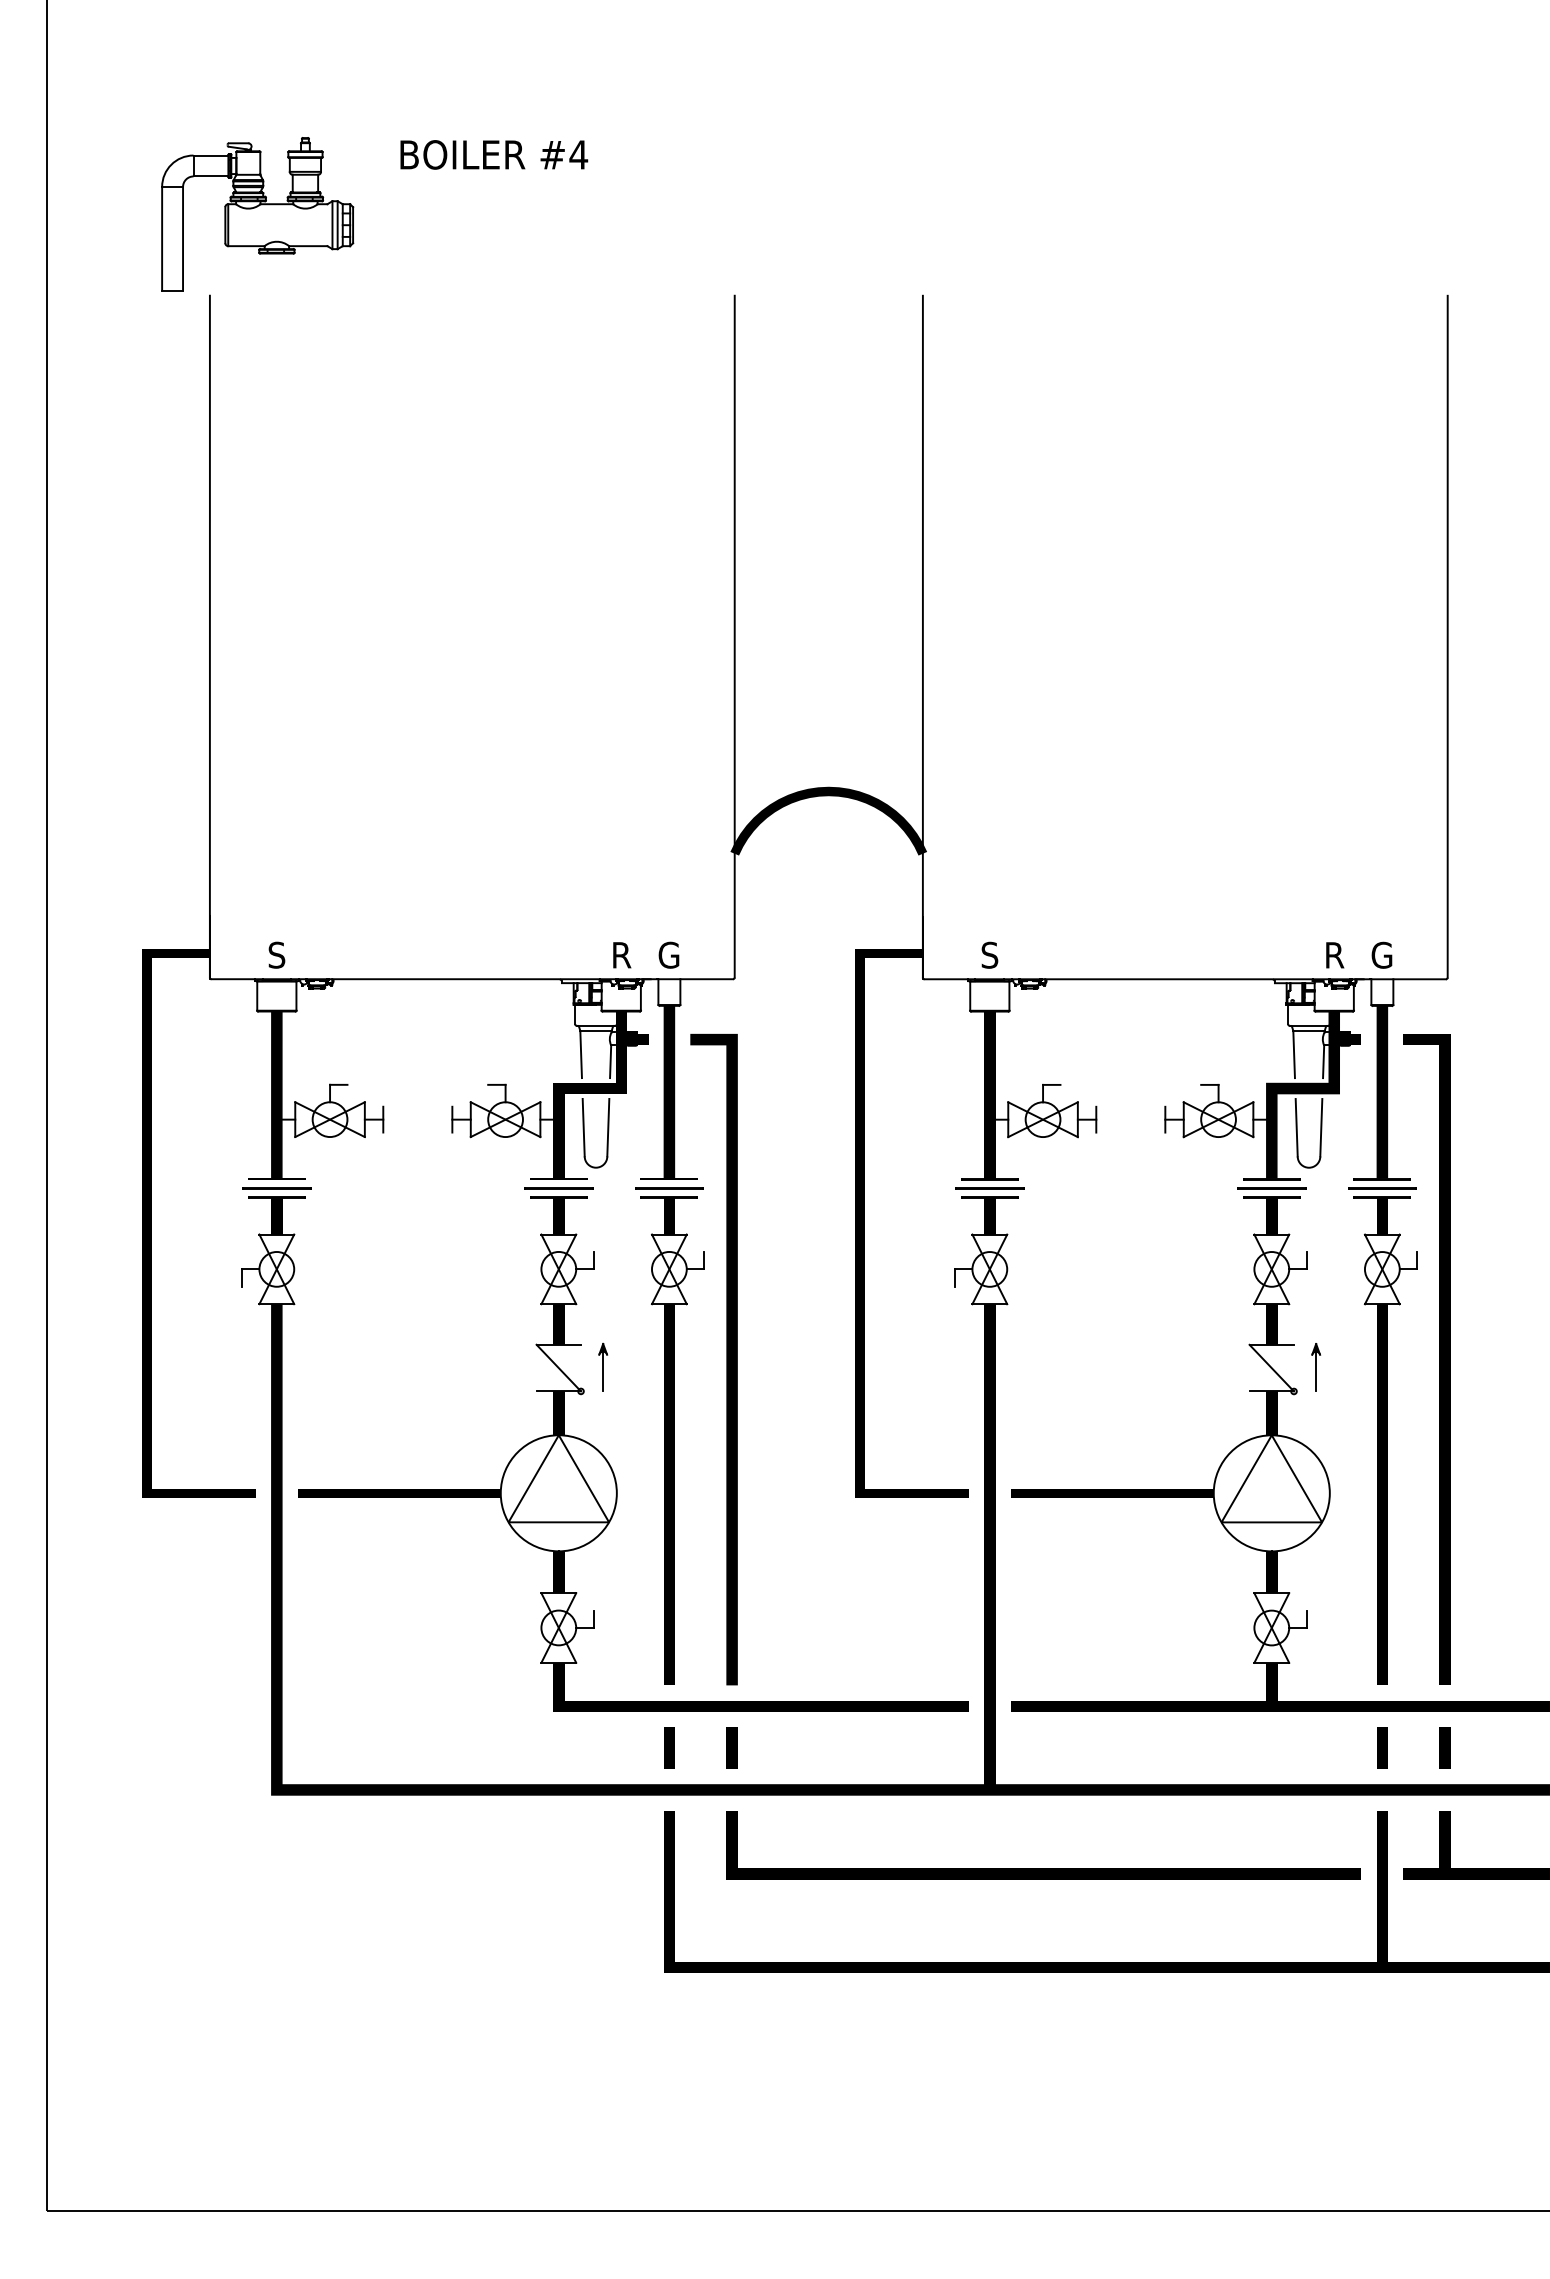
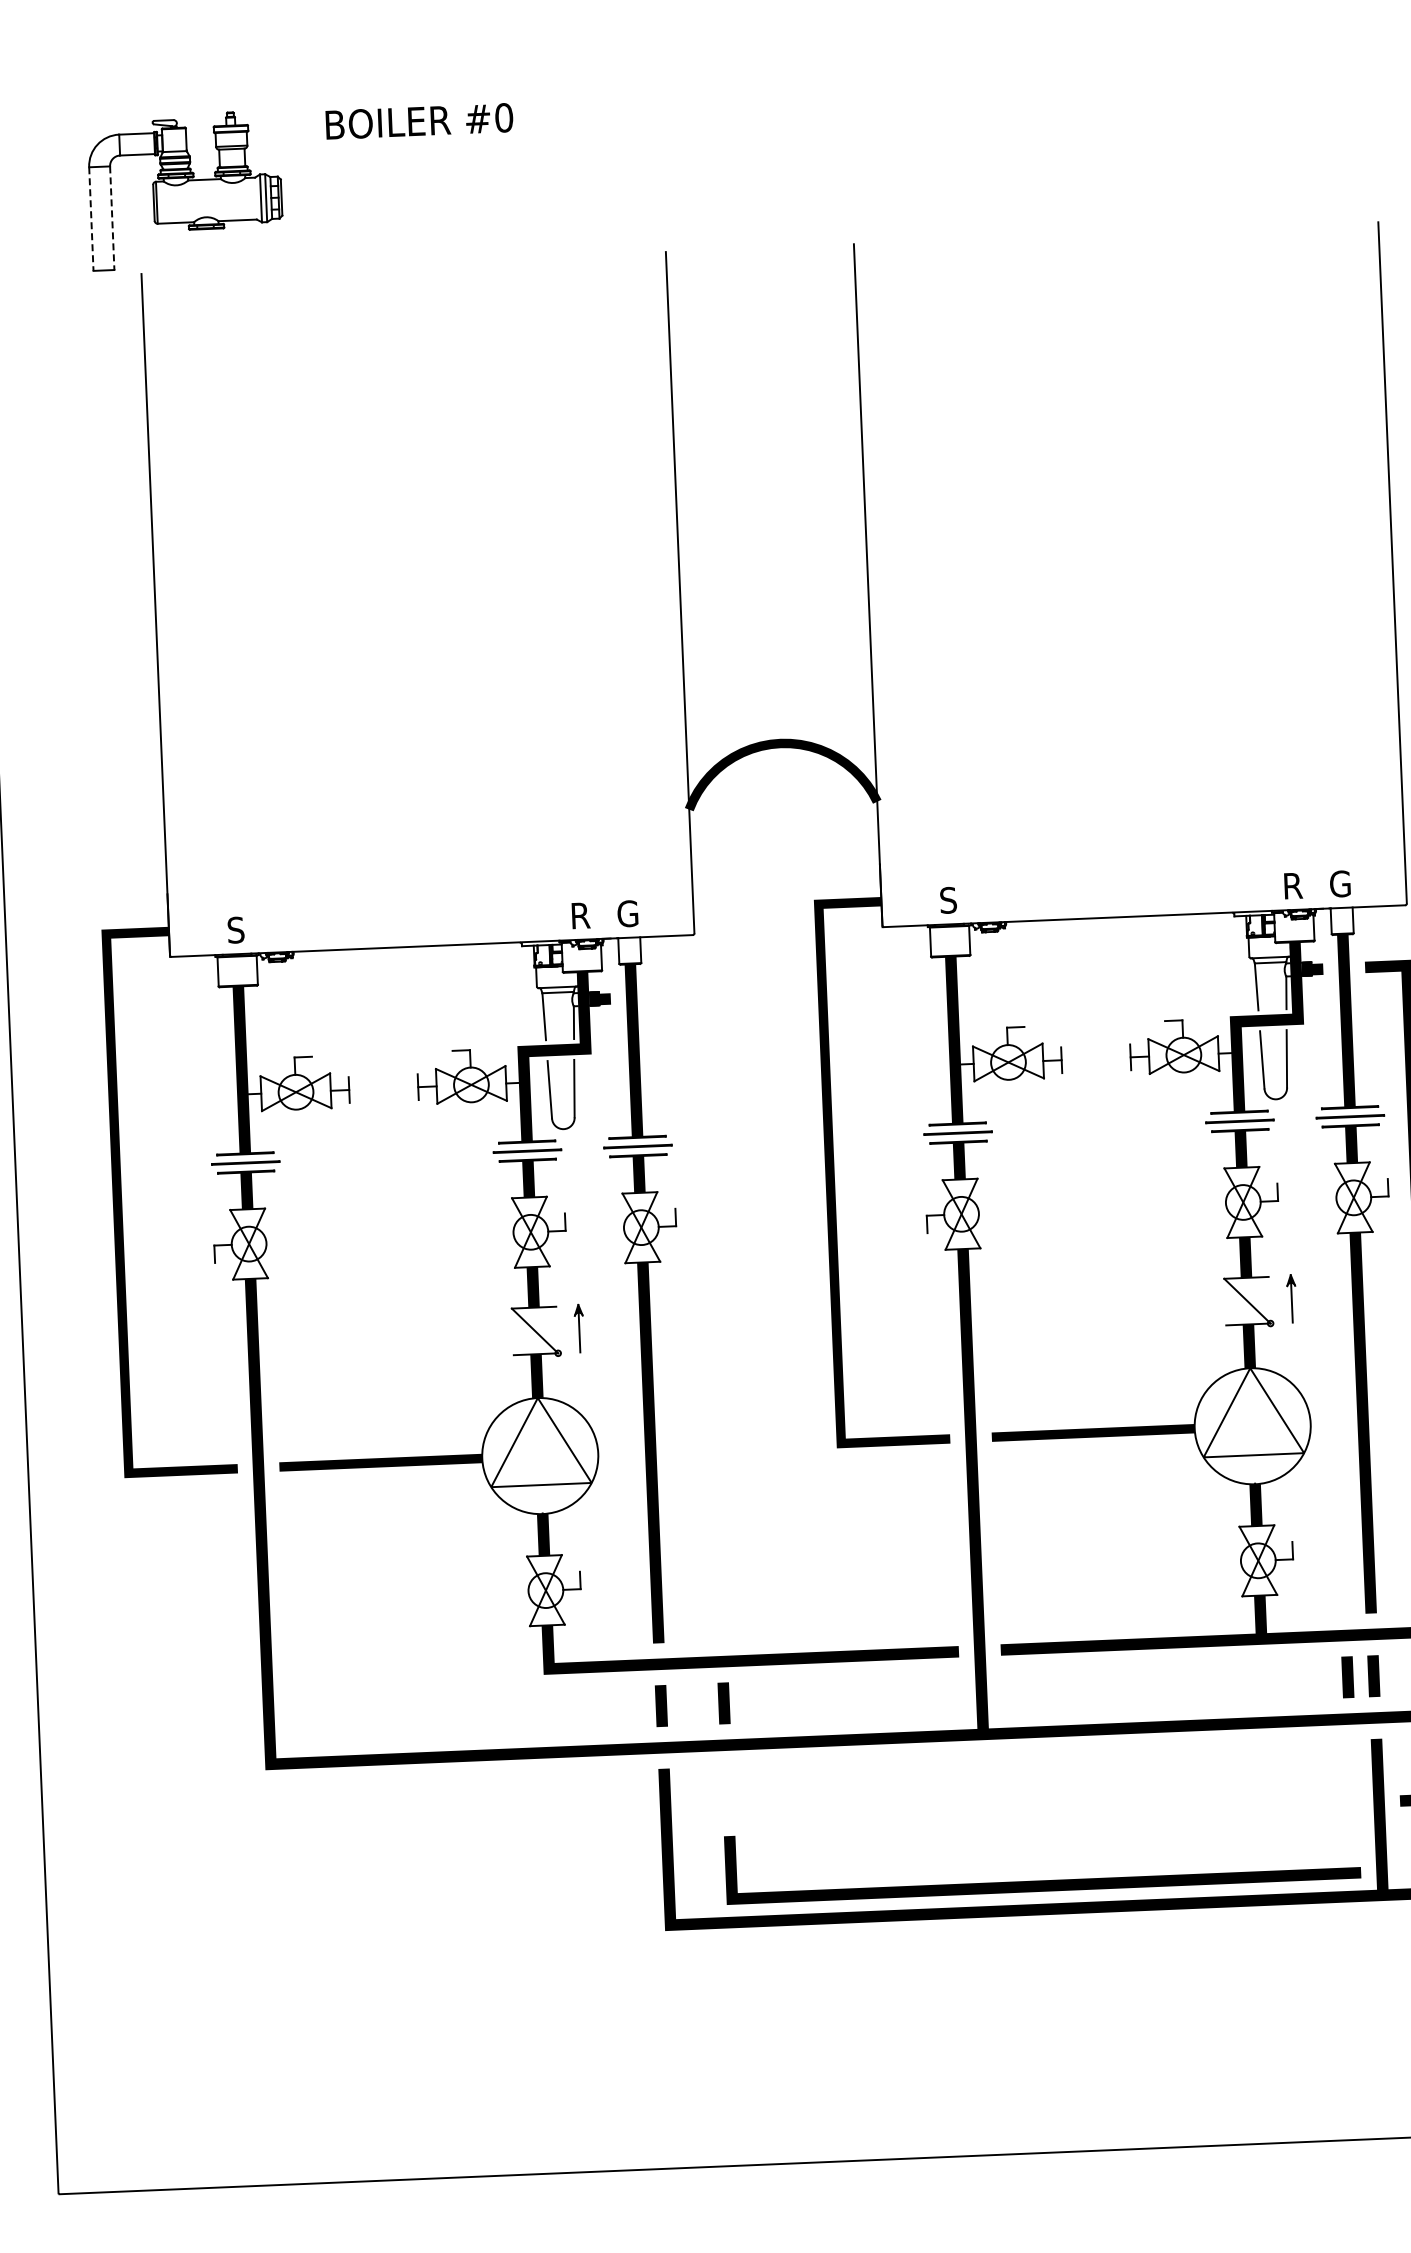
text: (578, 154) -> (503, 117), #4 -> #0
line: (162, 238) -> (91, 218), solid -> dashed
line: (183, 238) -> (112, 217), solid -> dashed
line: (726, 1359) -> (702, 1315), removed
line: (1356, 1747) -> (1347, 1676), added
line: (1043, 1868) -> (1043, 1880), moved

